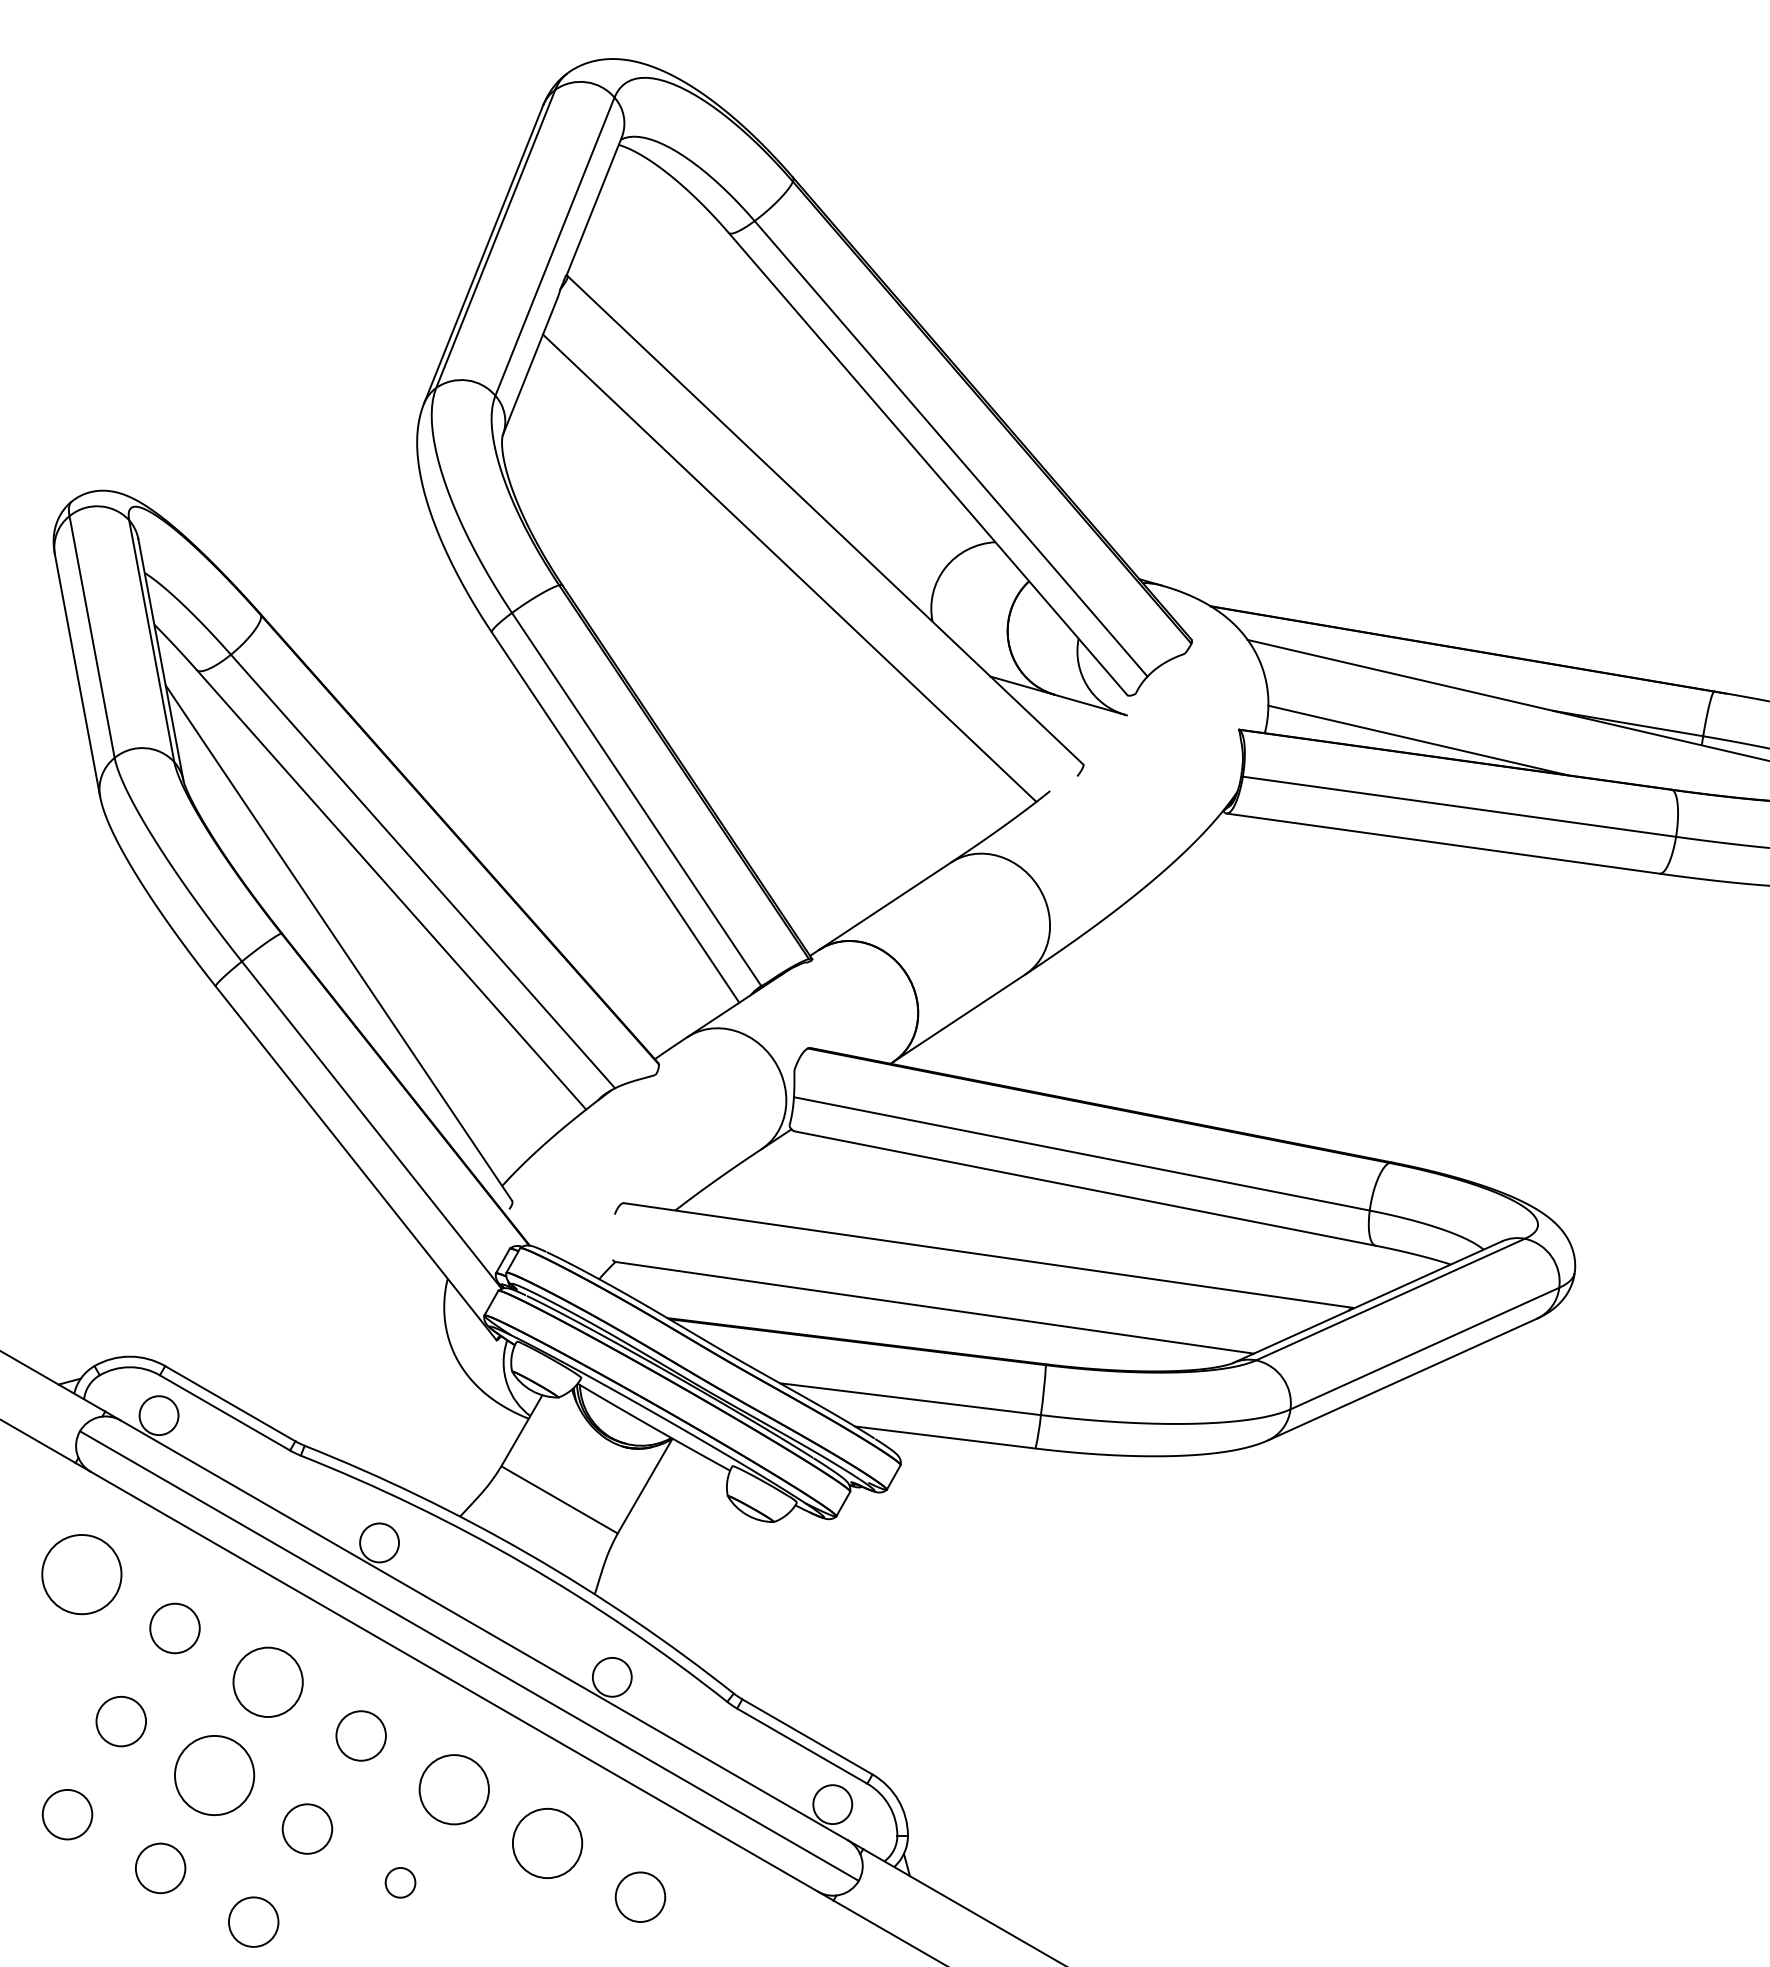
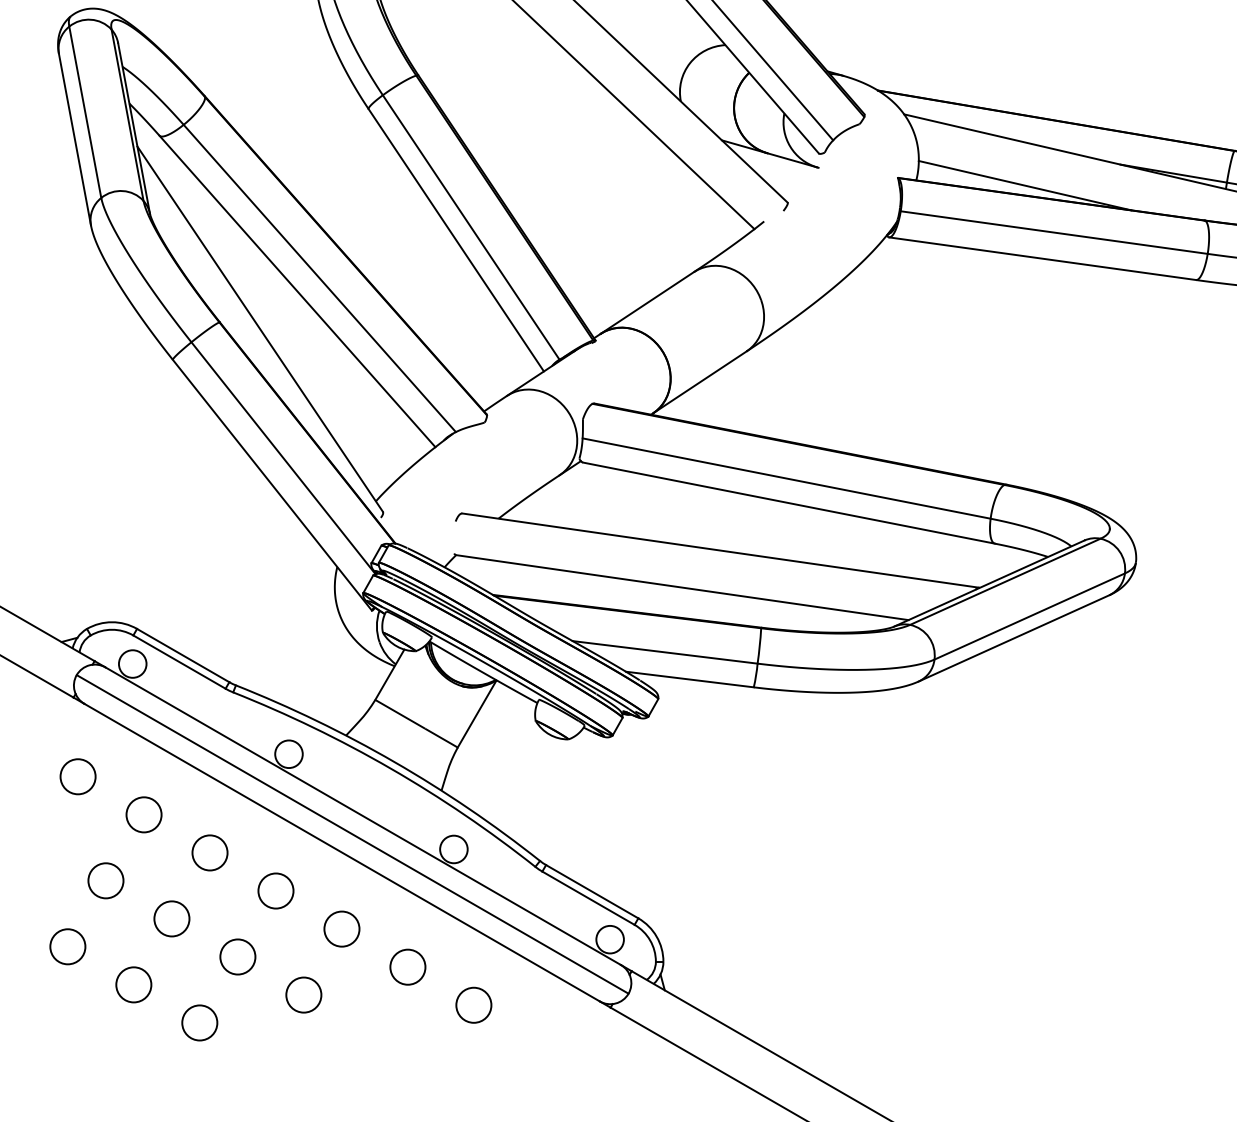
circle: (81, 1574) -> (77, 776), size x0.62
circle: (267, 1681) -> (209, 852), size x0.71
circle: (213, 1774) -> (171, 918), size x0.62
circle: (454, 1789) -> (342, 928), size x0.71
circle: (546, 1843) -> (407, 967), size x0.71
circle: (400, 1882) -> (303, 994), size x1.67

